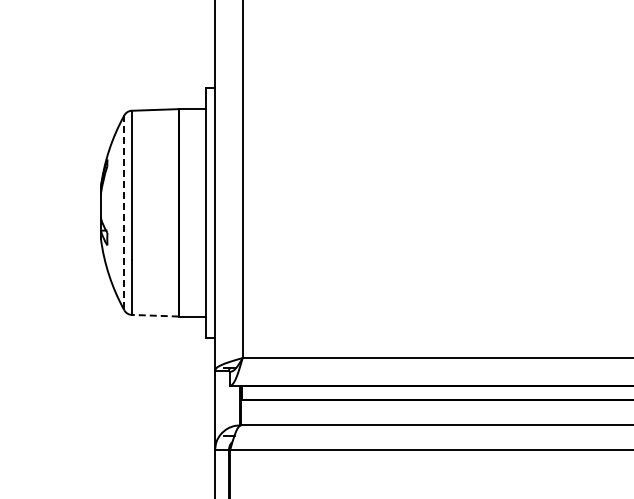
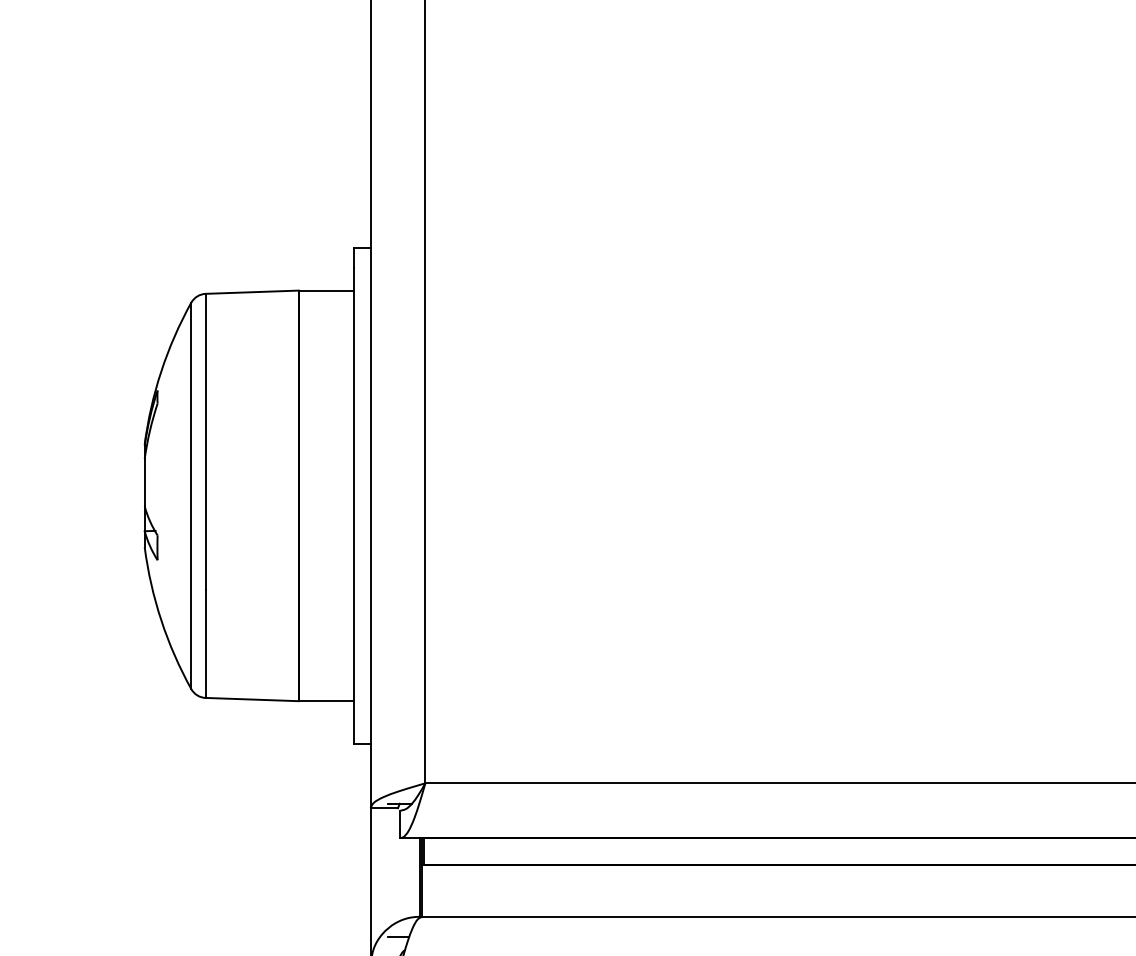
line: (124, 212) -> (191, 495), dashed -> solid
line: (155, 315) -> (252, 699), dashed -> solid

